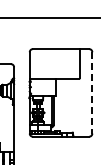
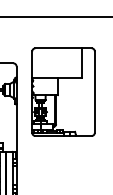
line: (92, 93) -> (94, 92), dashed -> solid

